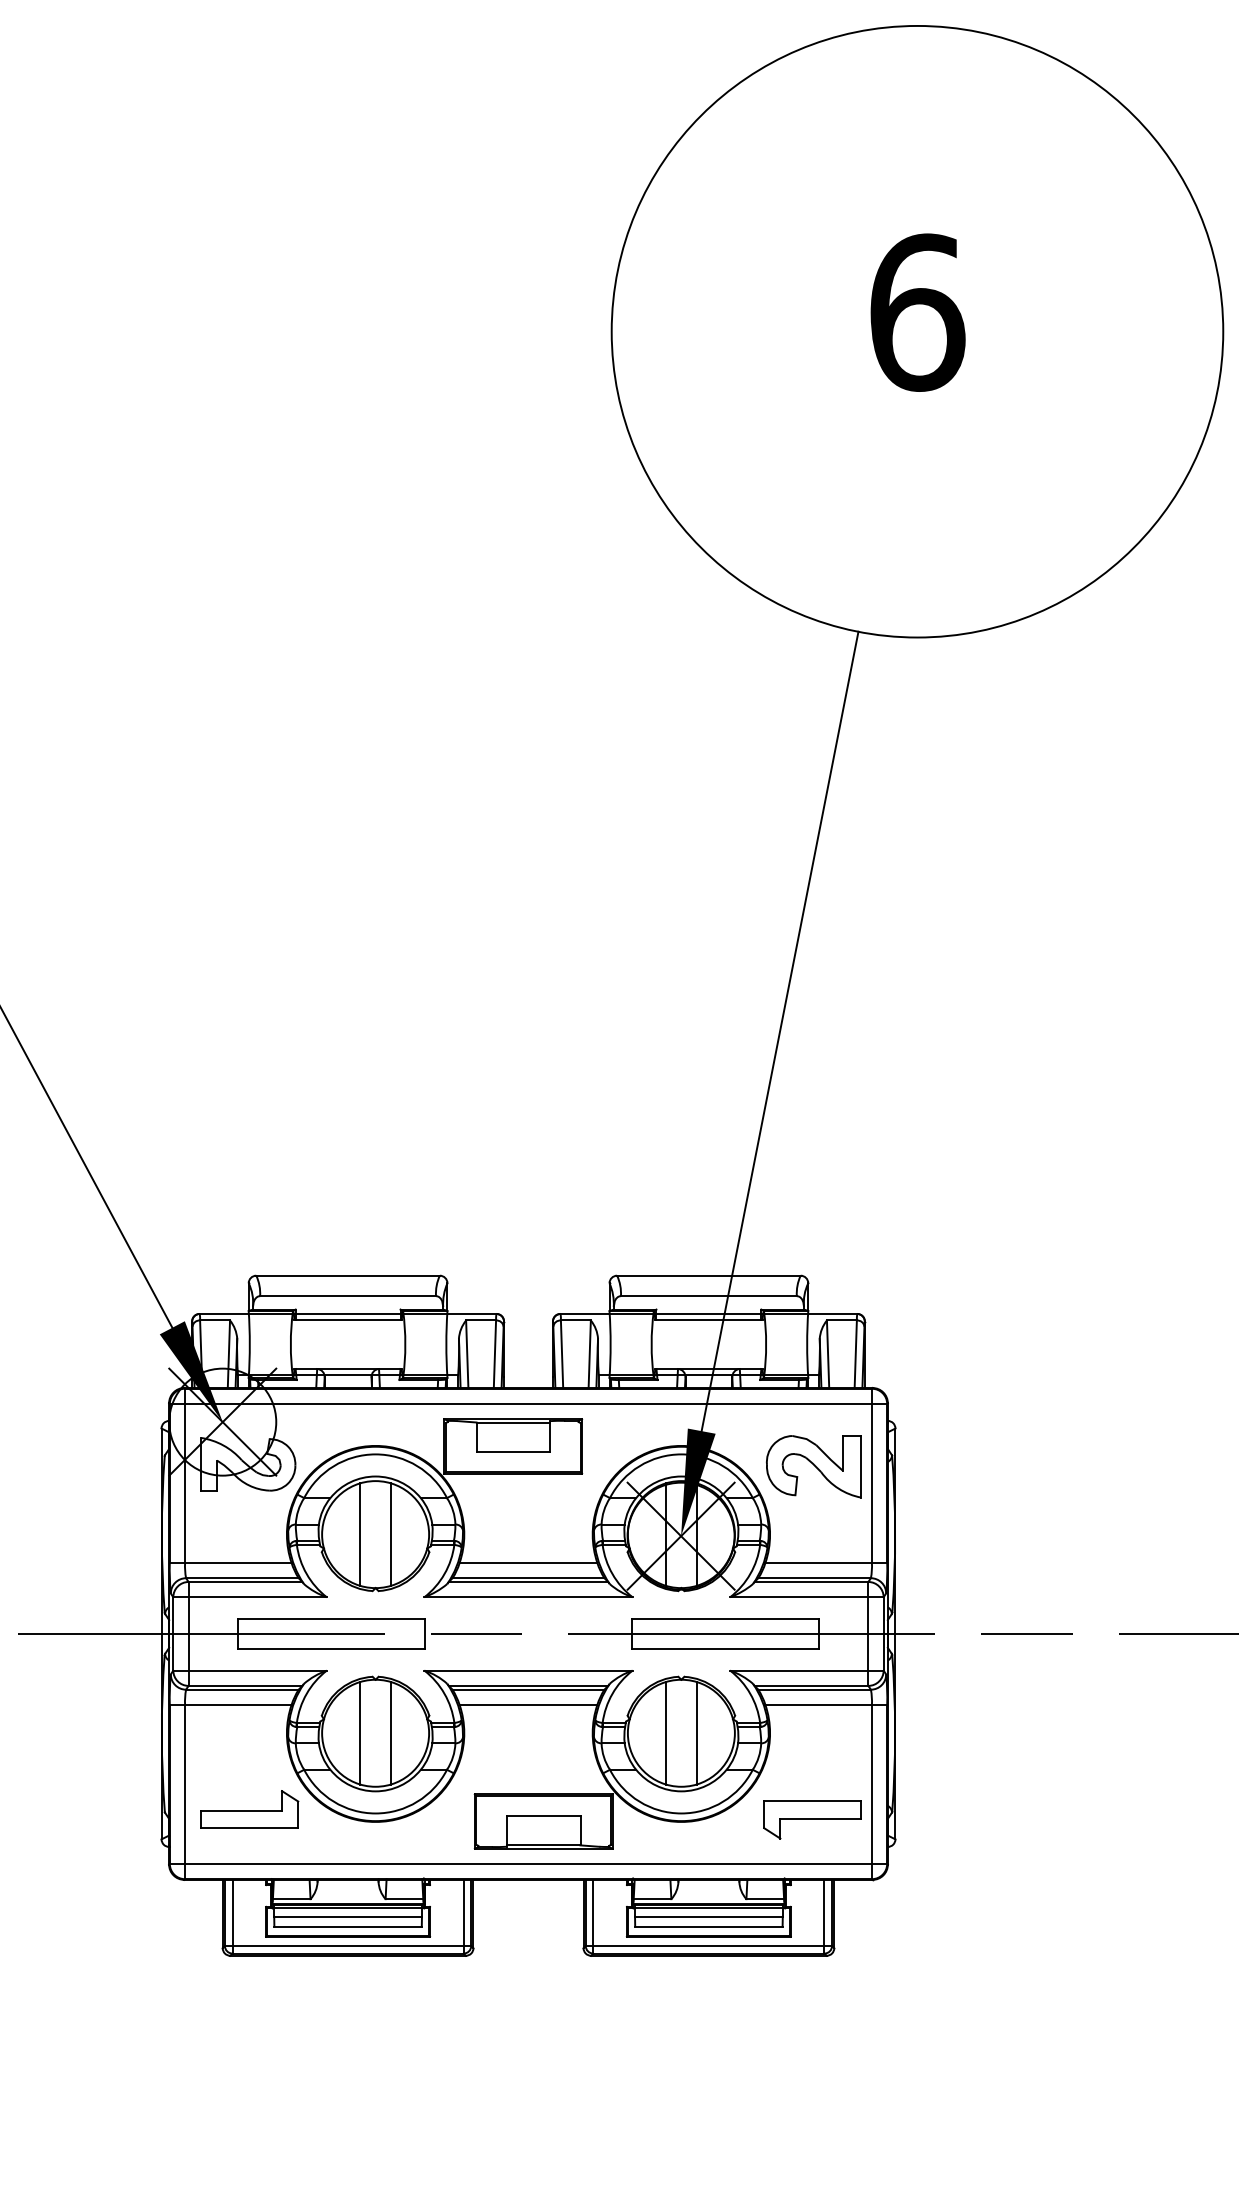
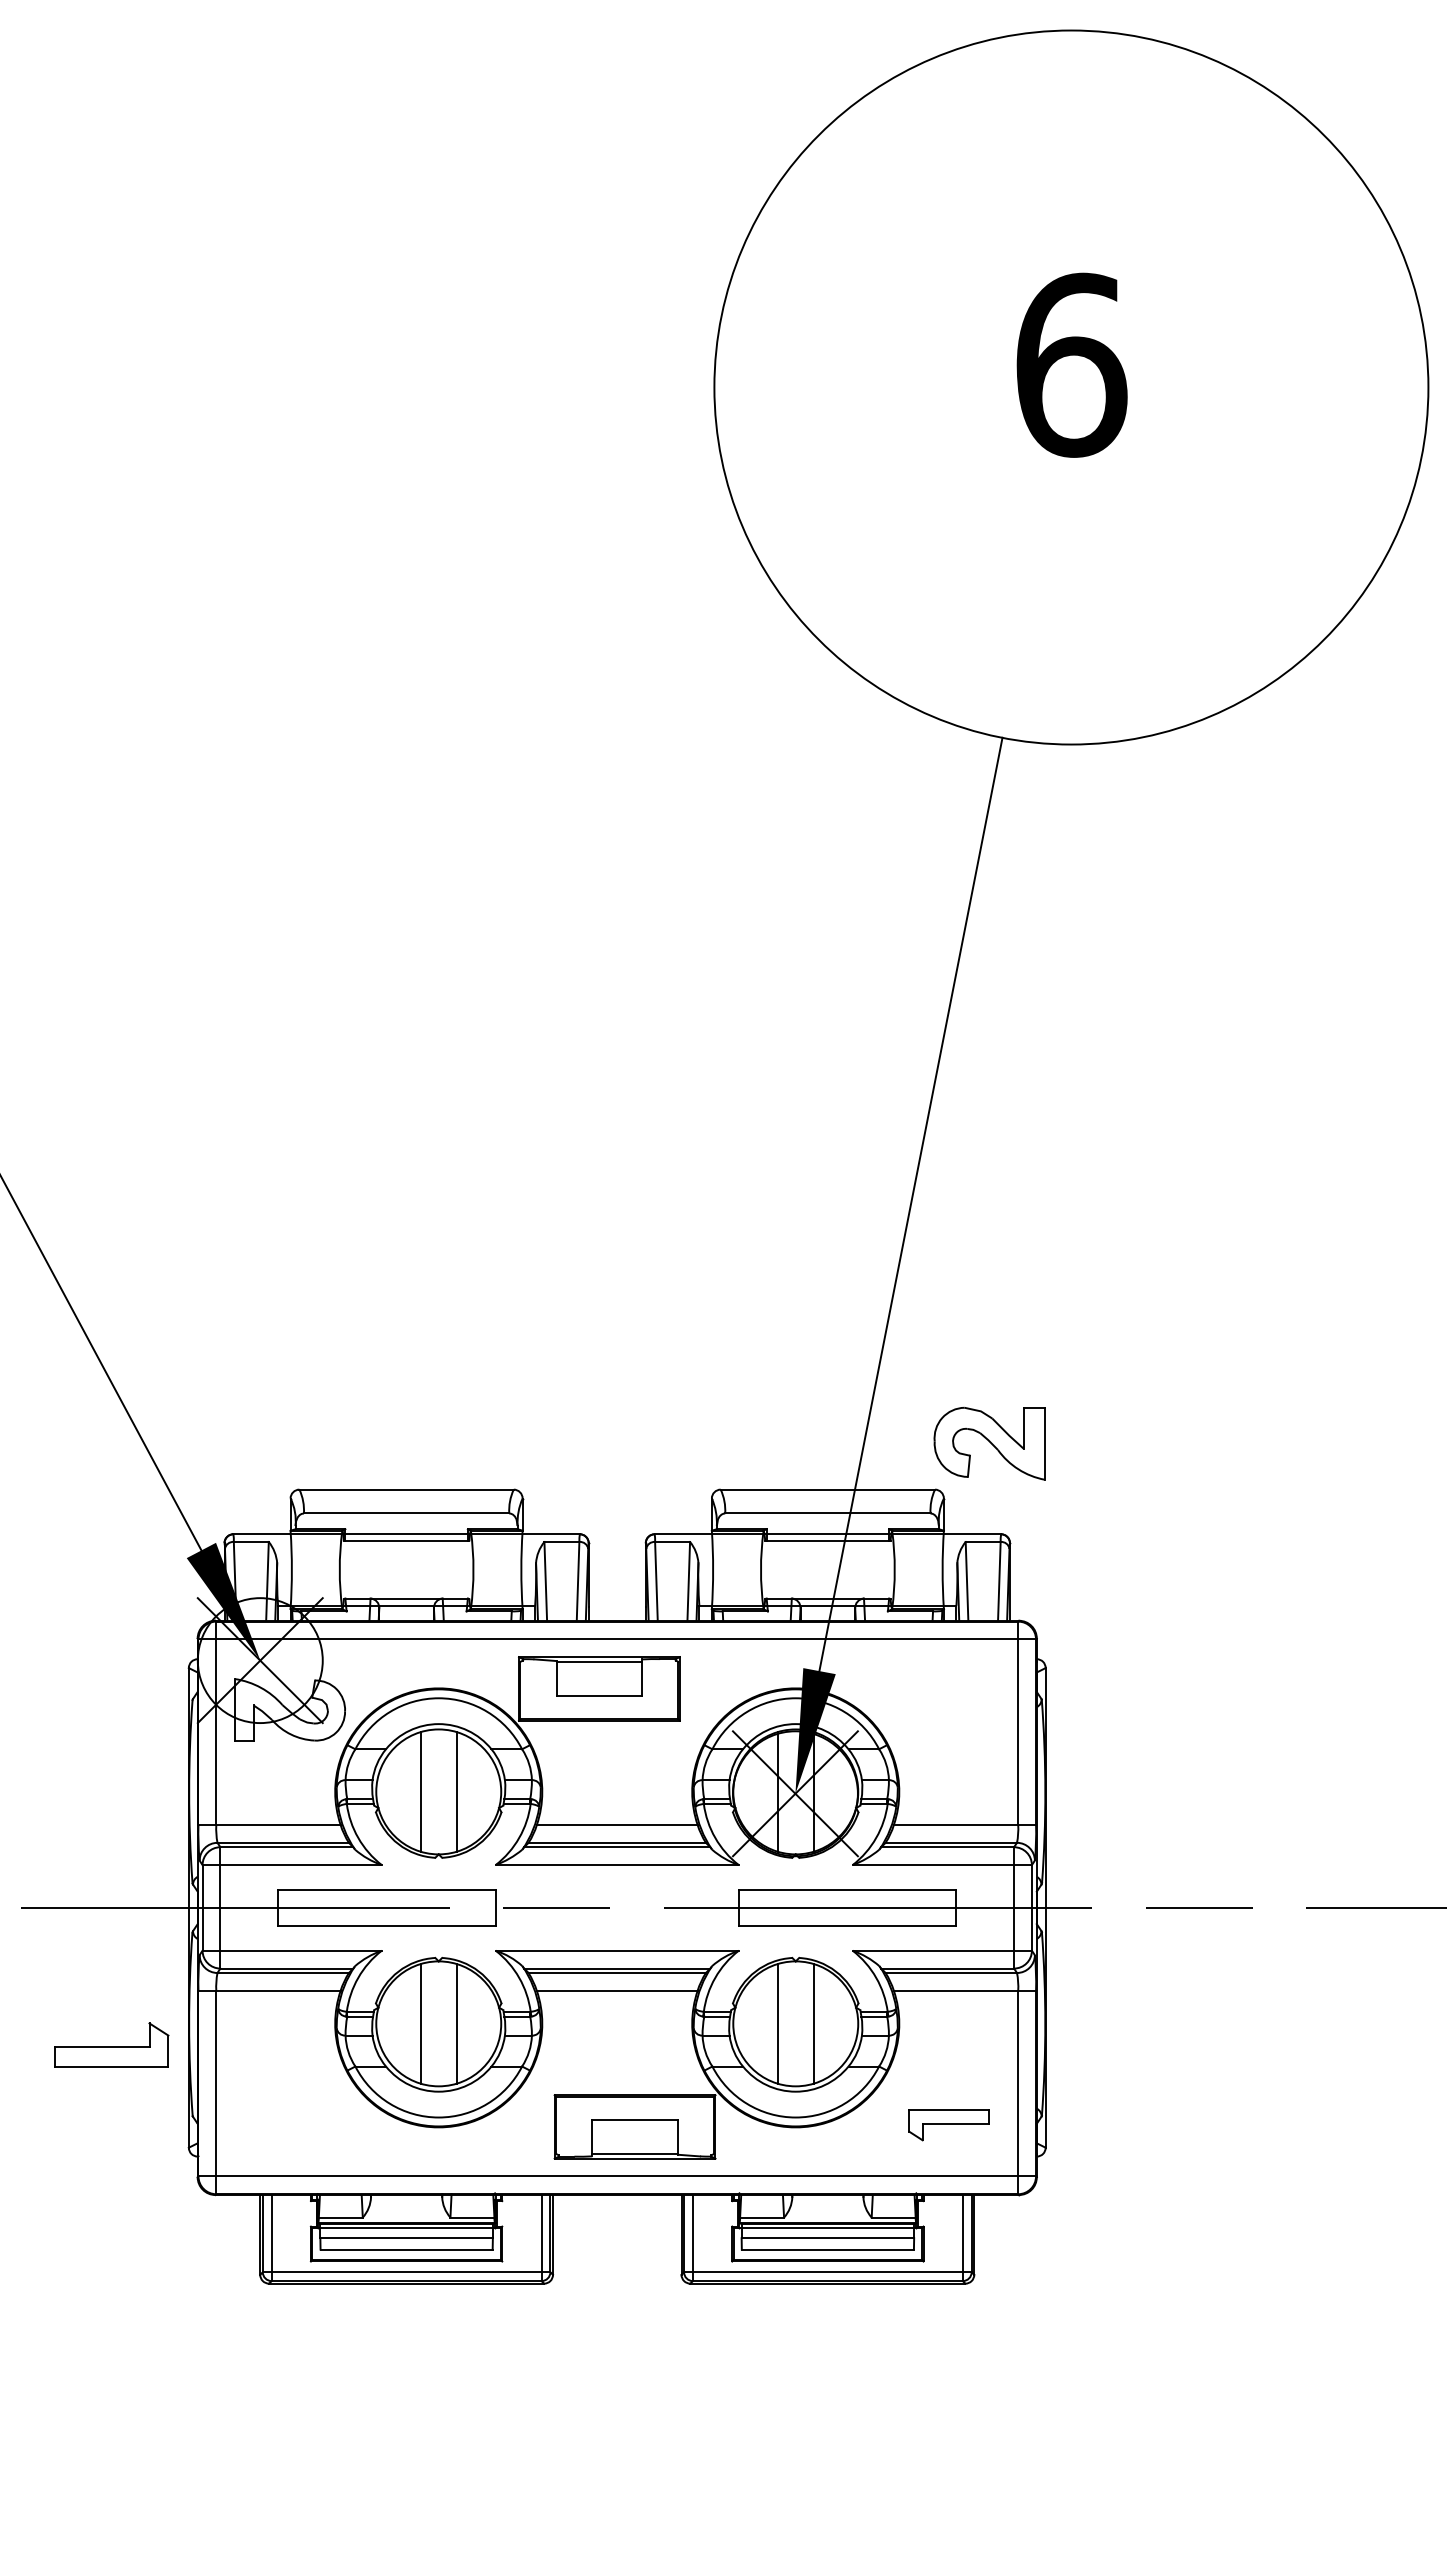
part: (813, 1466) -> (989, 1443), moved
part: (249, 1809) -> (111, 2044), moved
part: (812, 1819) -> (948, 2124), size x0.7

